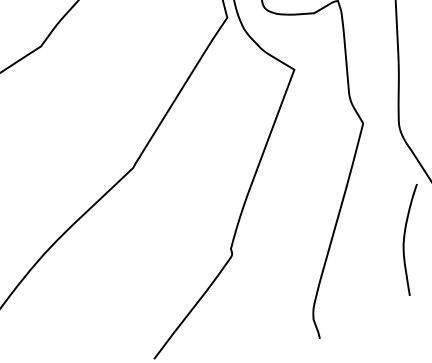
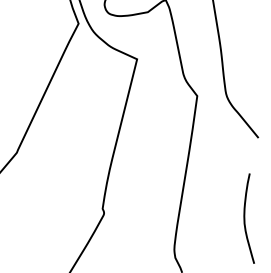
curve: (405, 237) -> (245, 217), moved

